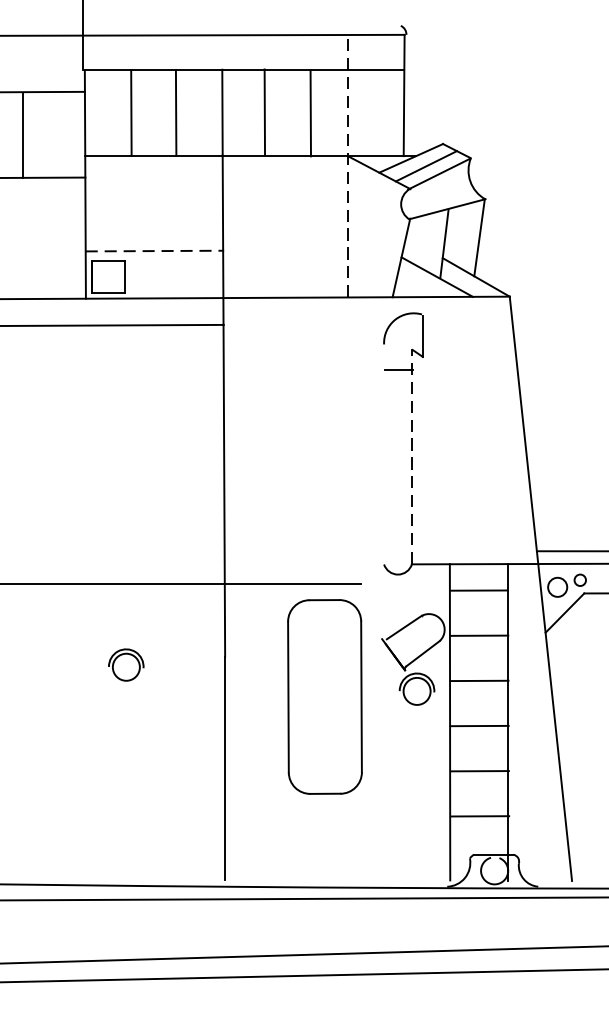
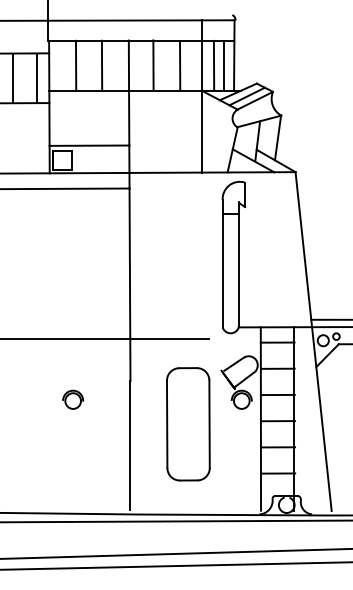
line: (368, 112) -> (213, 65), added
line: (387, 112) -> (224, 65), added
line: (63, 135) -> (36, 78), added
line: (347, 166) -> (201, 96), dashed -> solid
line: (154, 250) -> (89, 145), dashed -> solid
line: (383, 454) -> (222, 263), added
line: (411, 455) -> (238, 264), dashed -> solid
part: (126, 664) -> (73, 399), moved
part: (325, 697) -> (188, 424), moved

